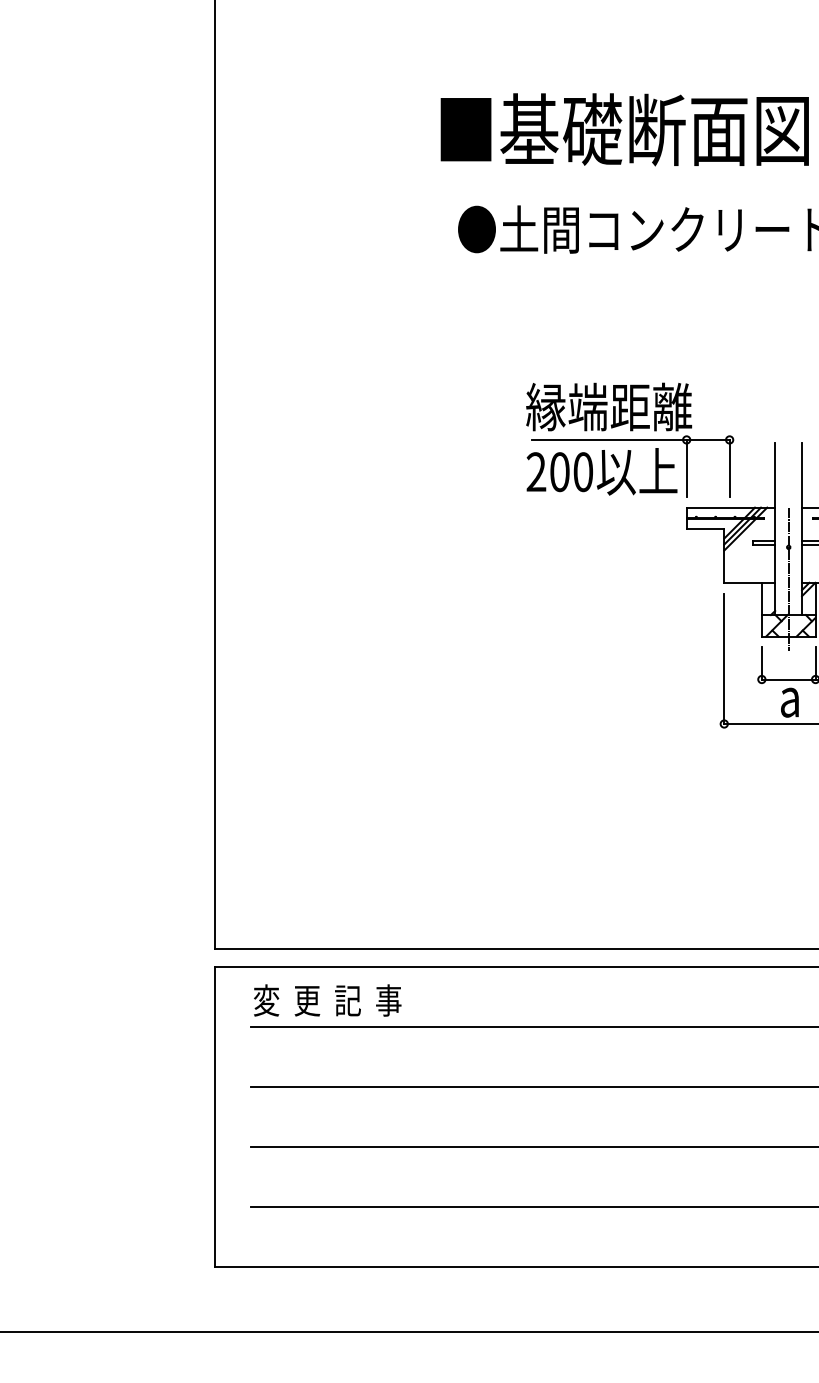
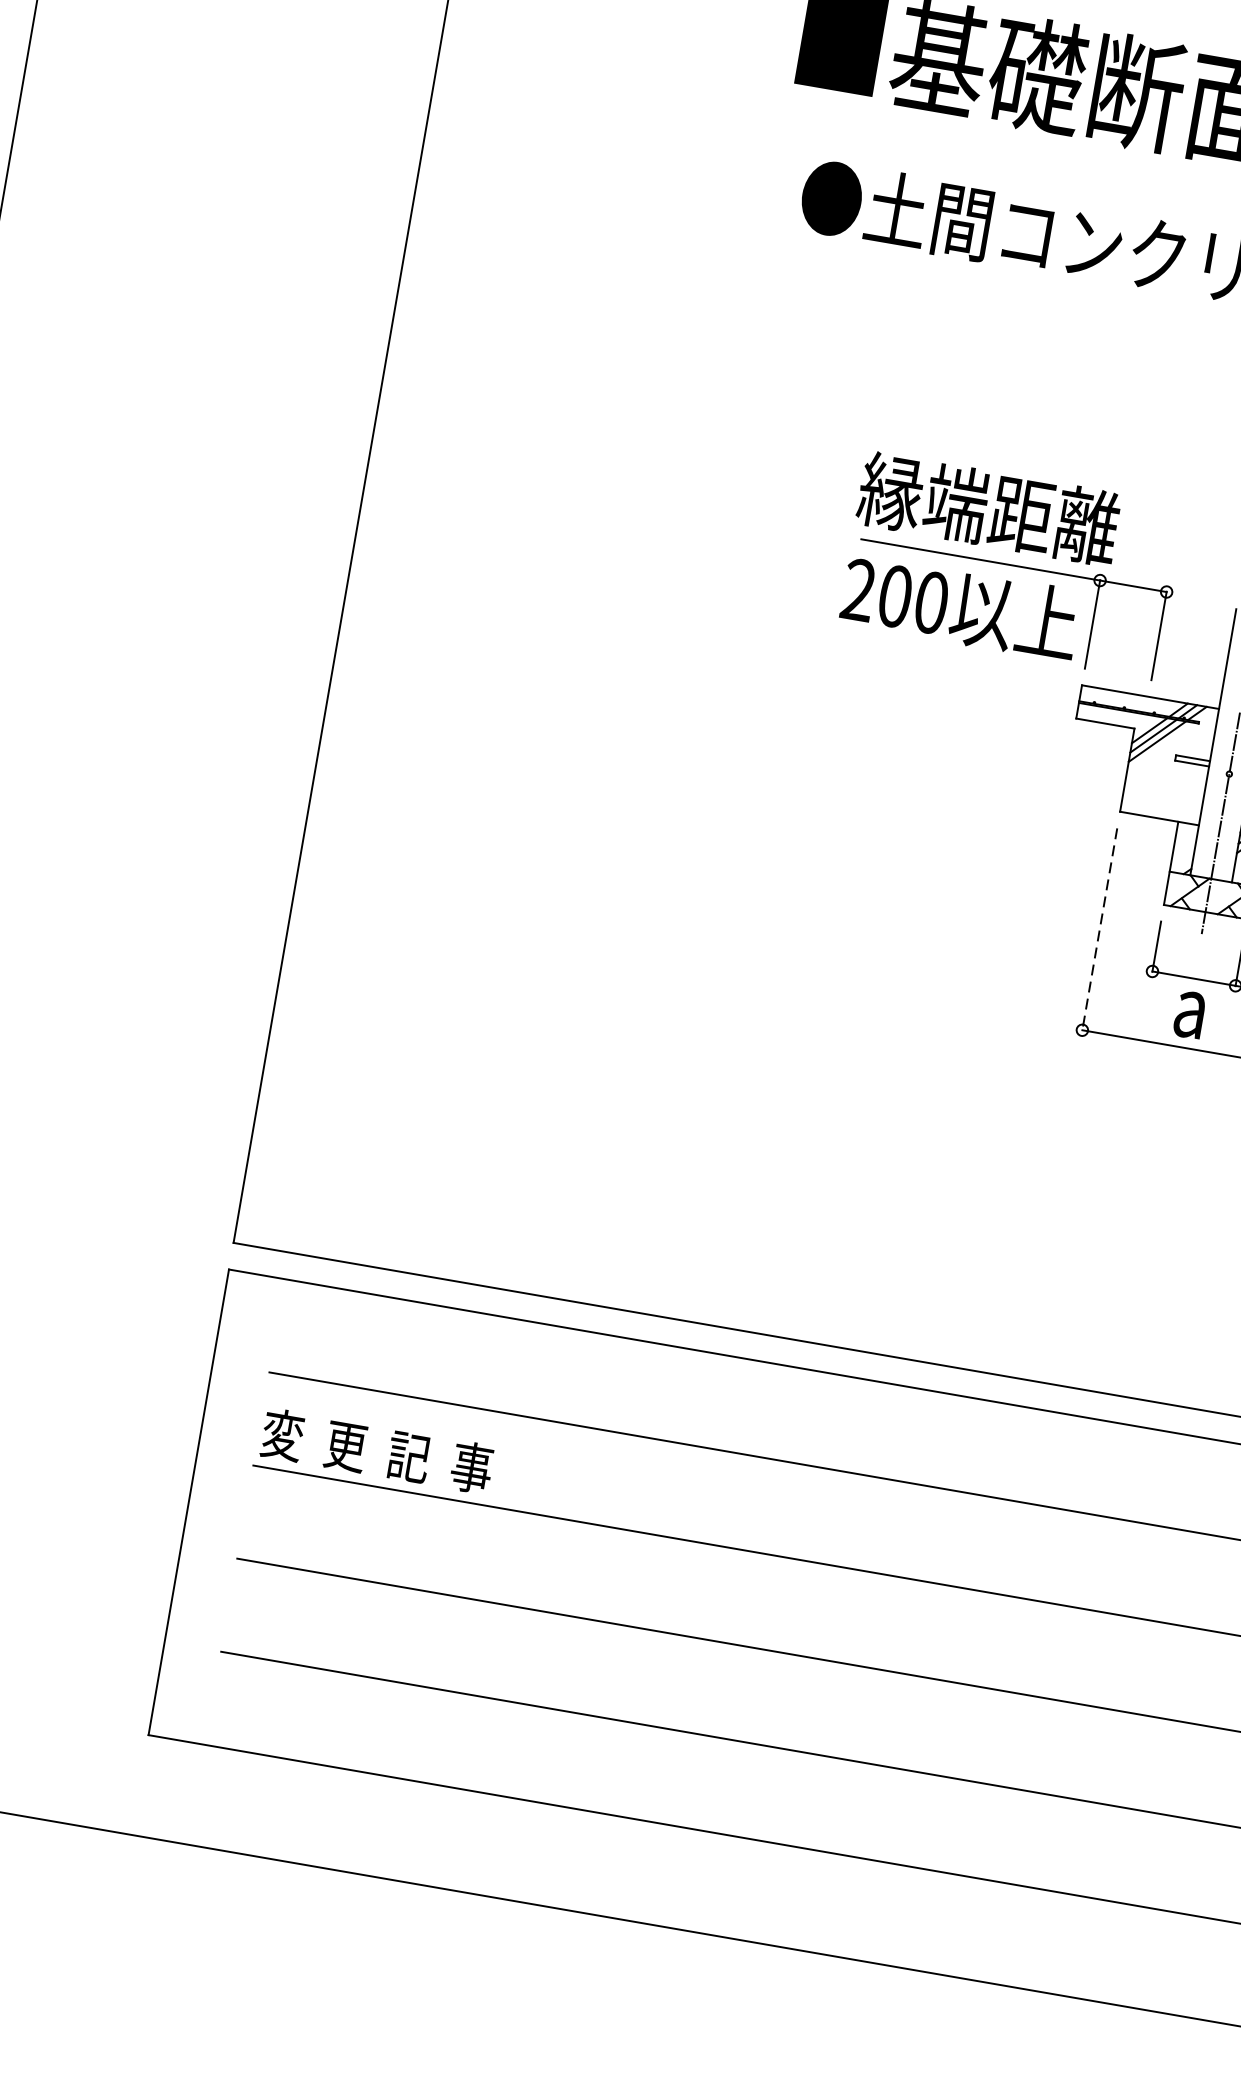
line: (724, 659) -> (1099, 930), solid -> dashed
text: (327, 1000) -> (377, 1451), moved

